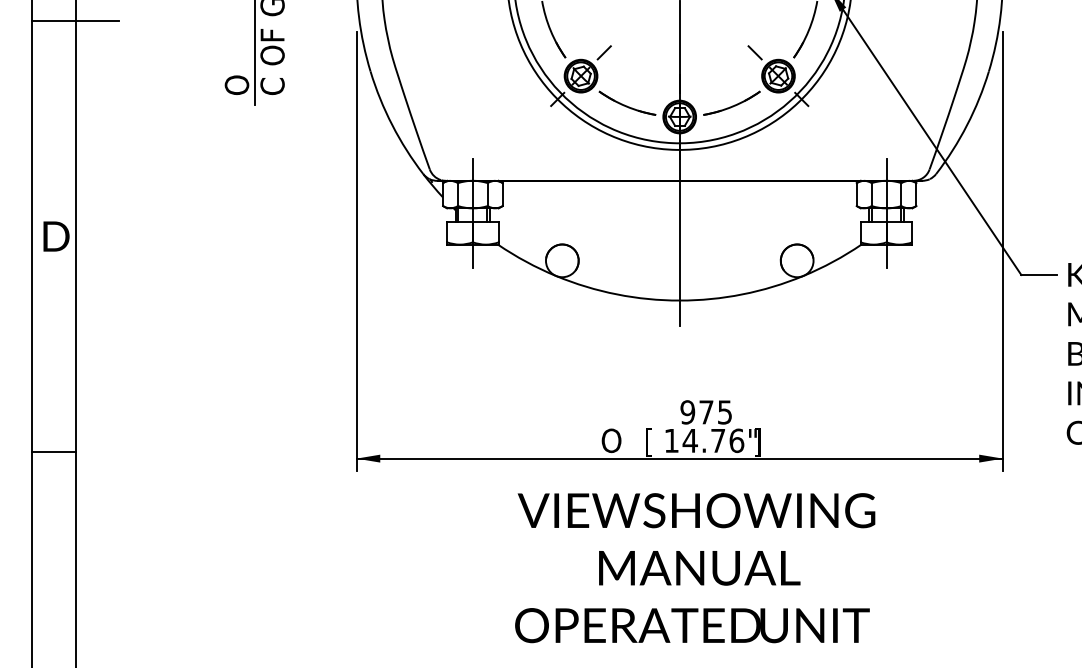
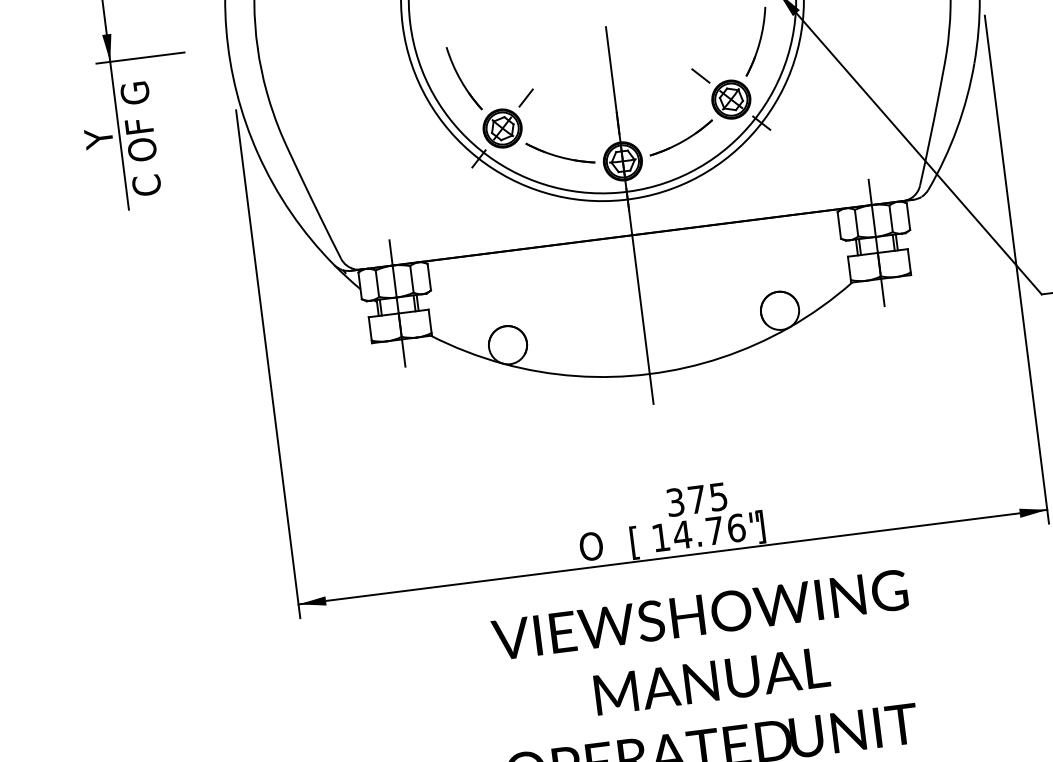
text: (236, 63) -> (101, 164), O -> Y
text: (687, 412) -> (675, 502), 975 -> 375

